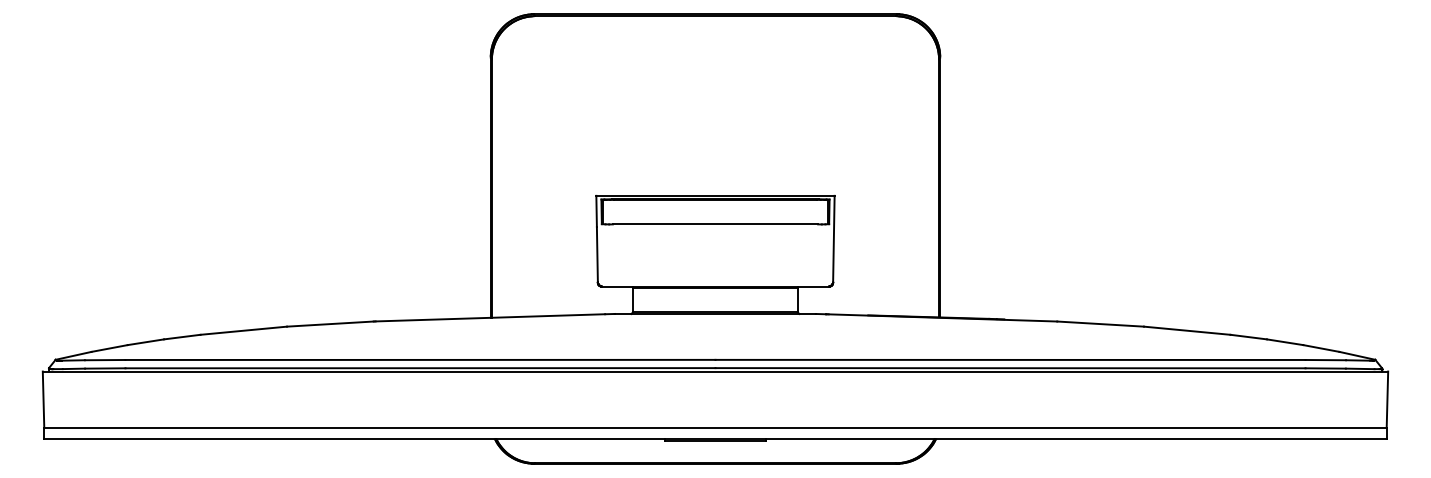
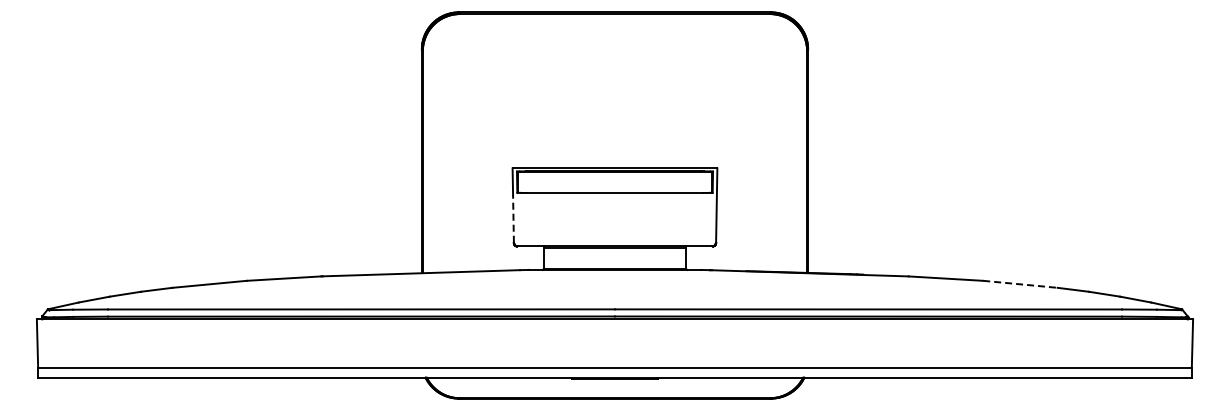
line: (597, 255) -> (513, 219), solid -> dashed
line: (1187, 330) -> (1020, 284), solid -> dashed

